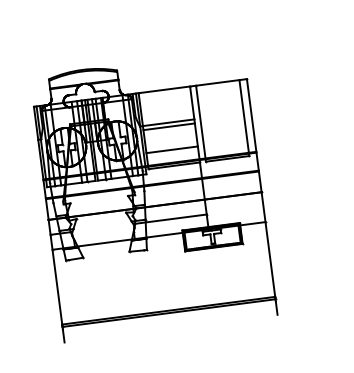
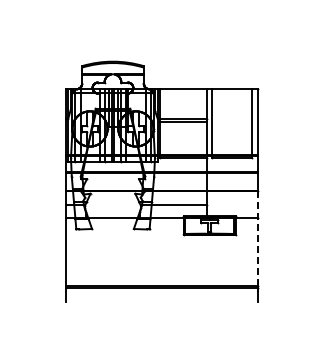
line: (172, 150) -> (183, 143), removed
line: (268, 245) -> (258, 239), solid -> dashed

